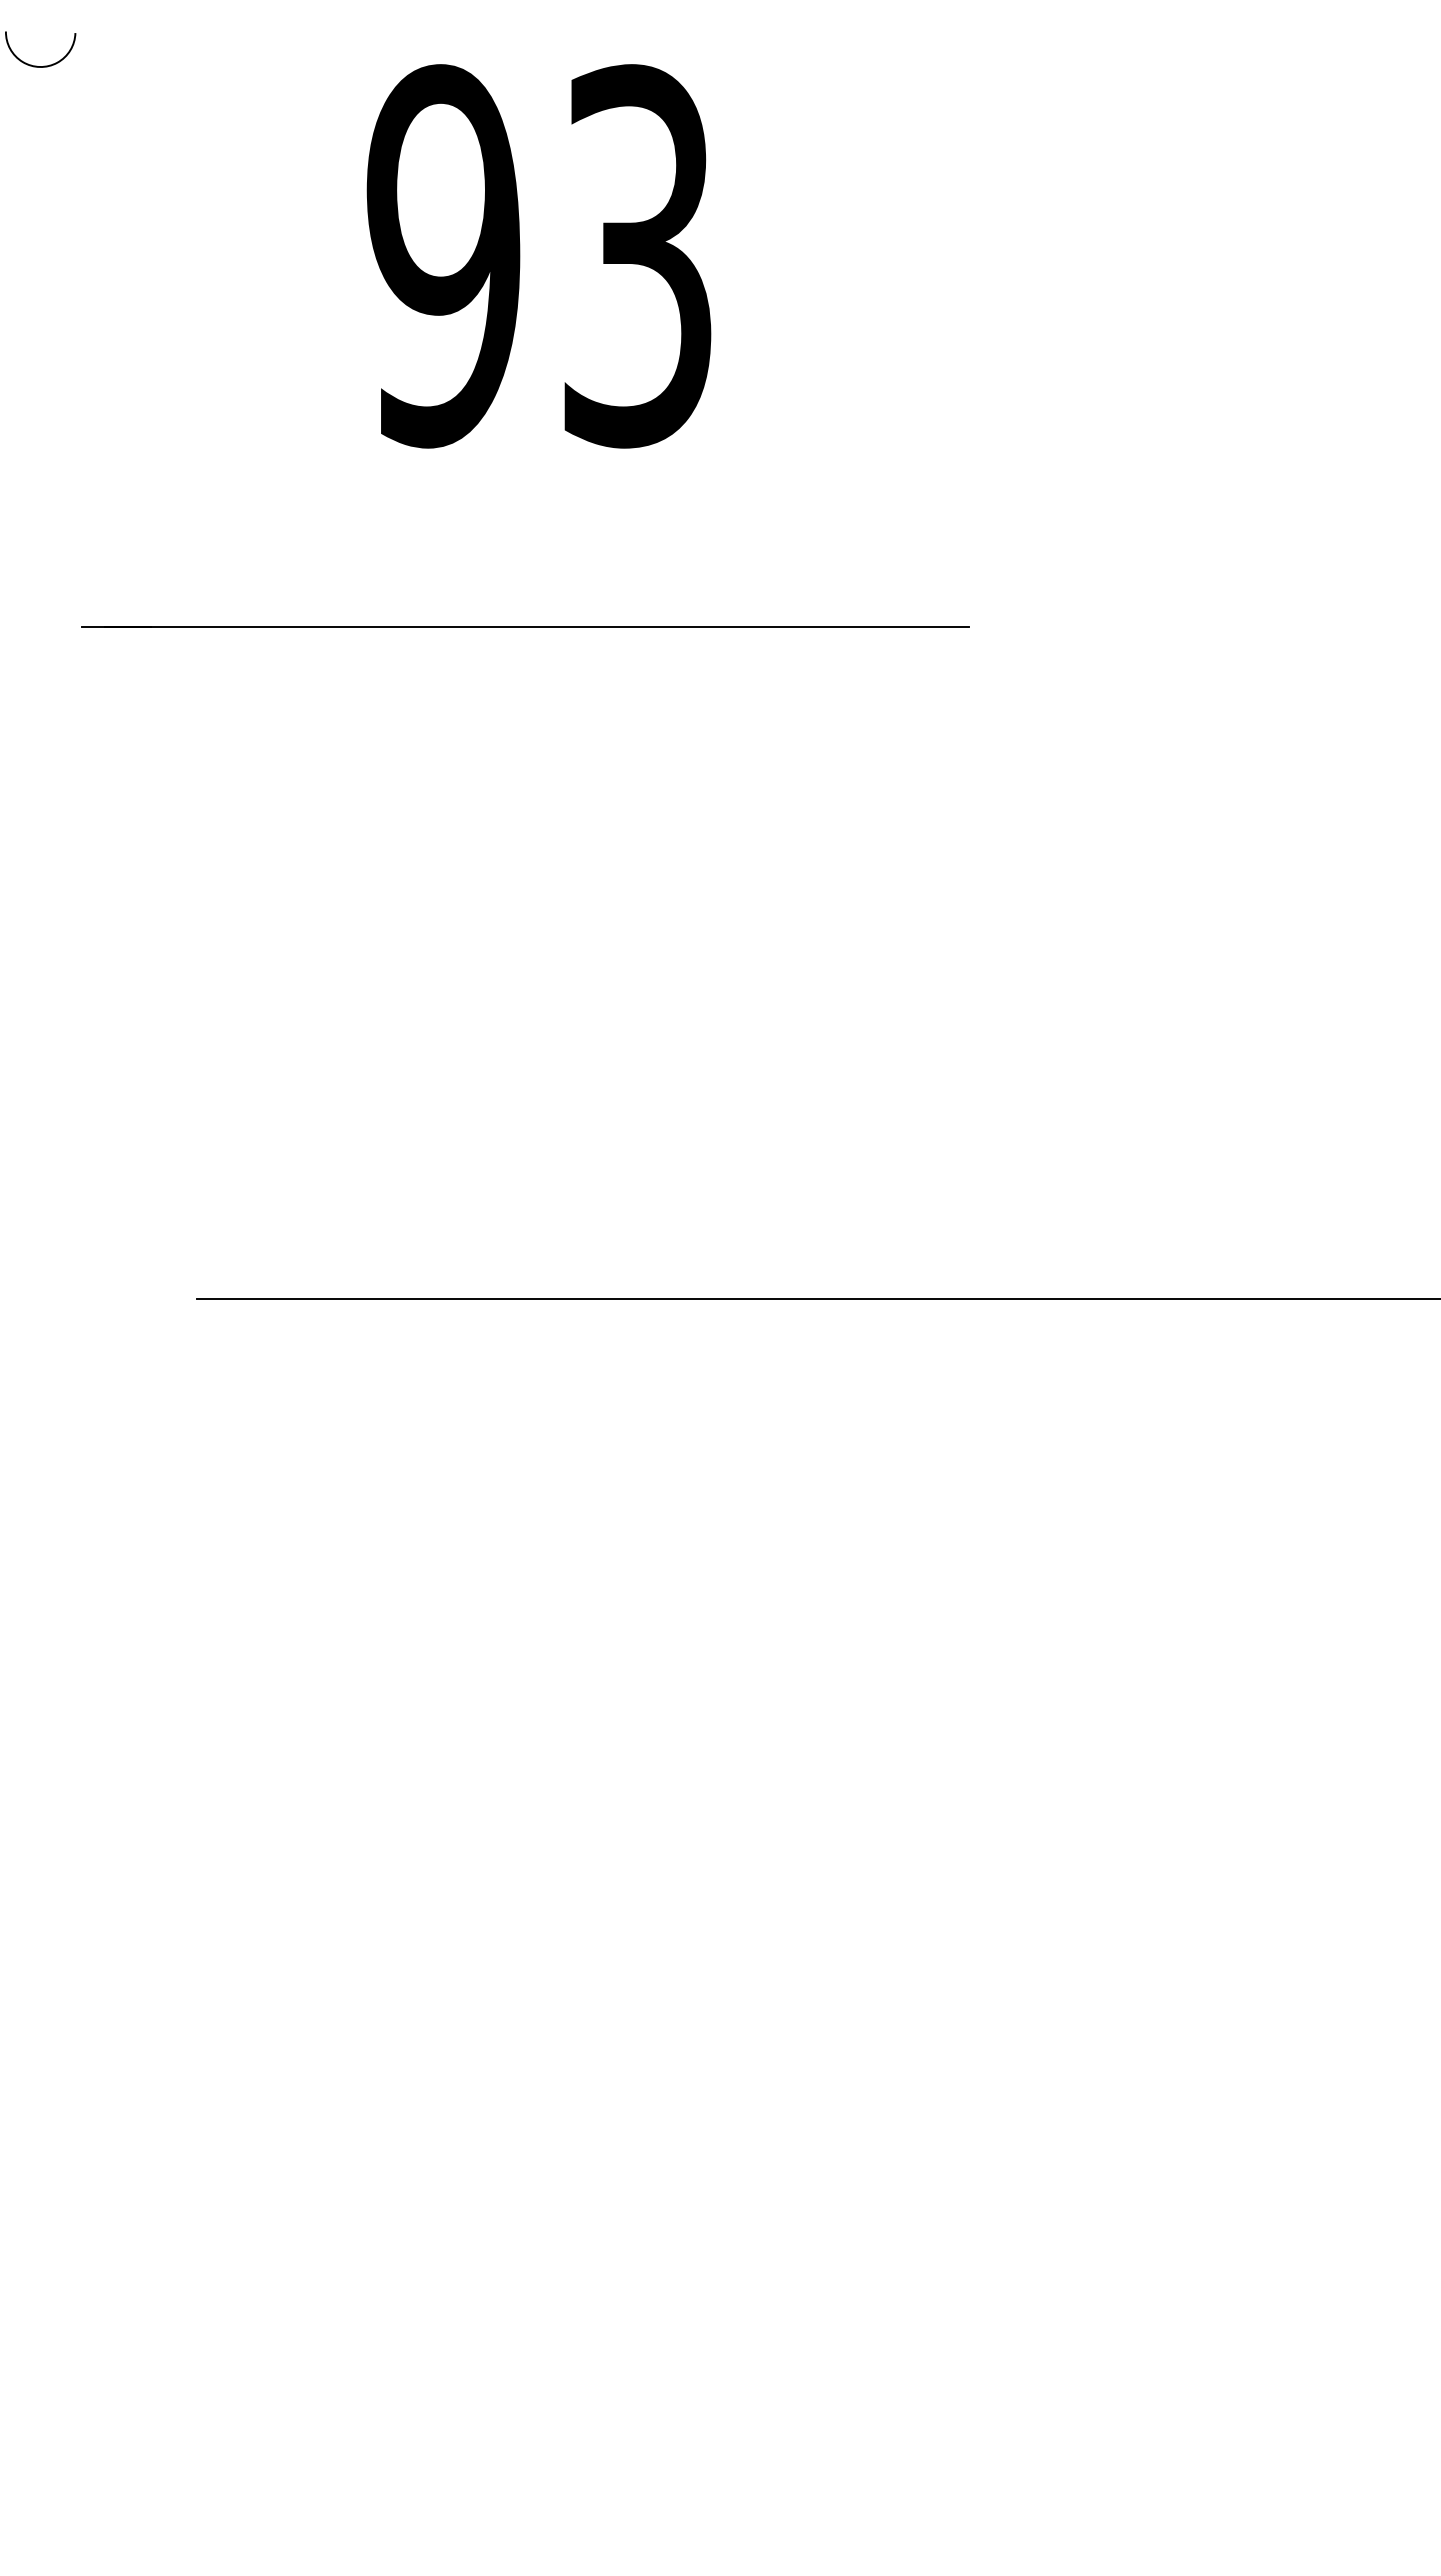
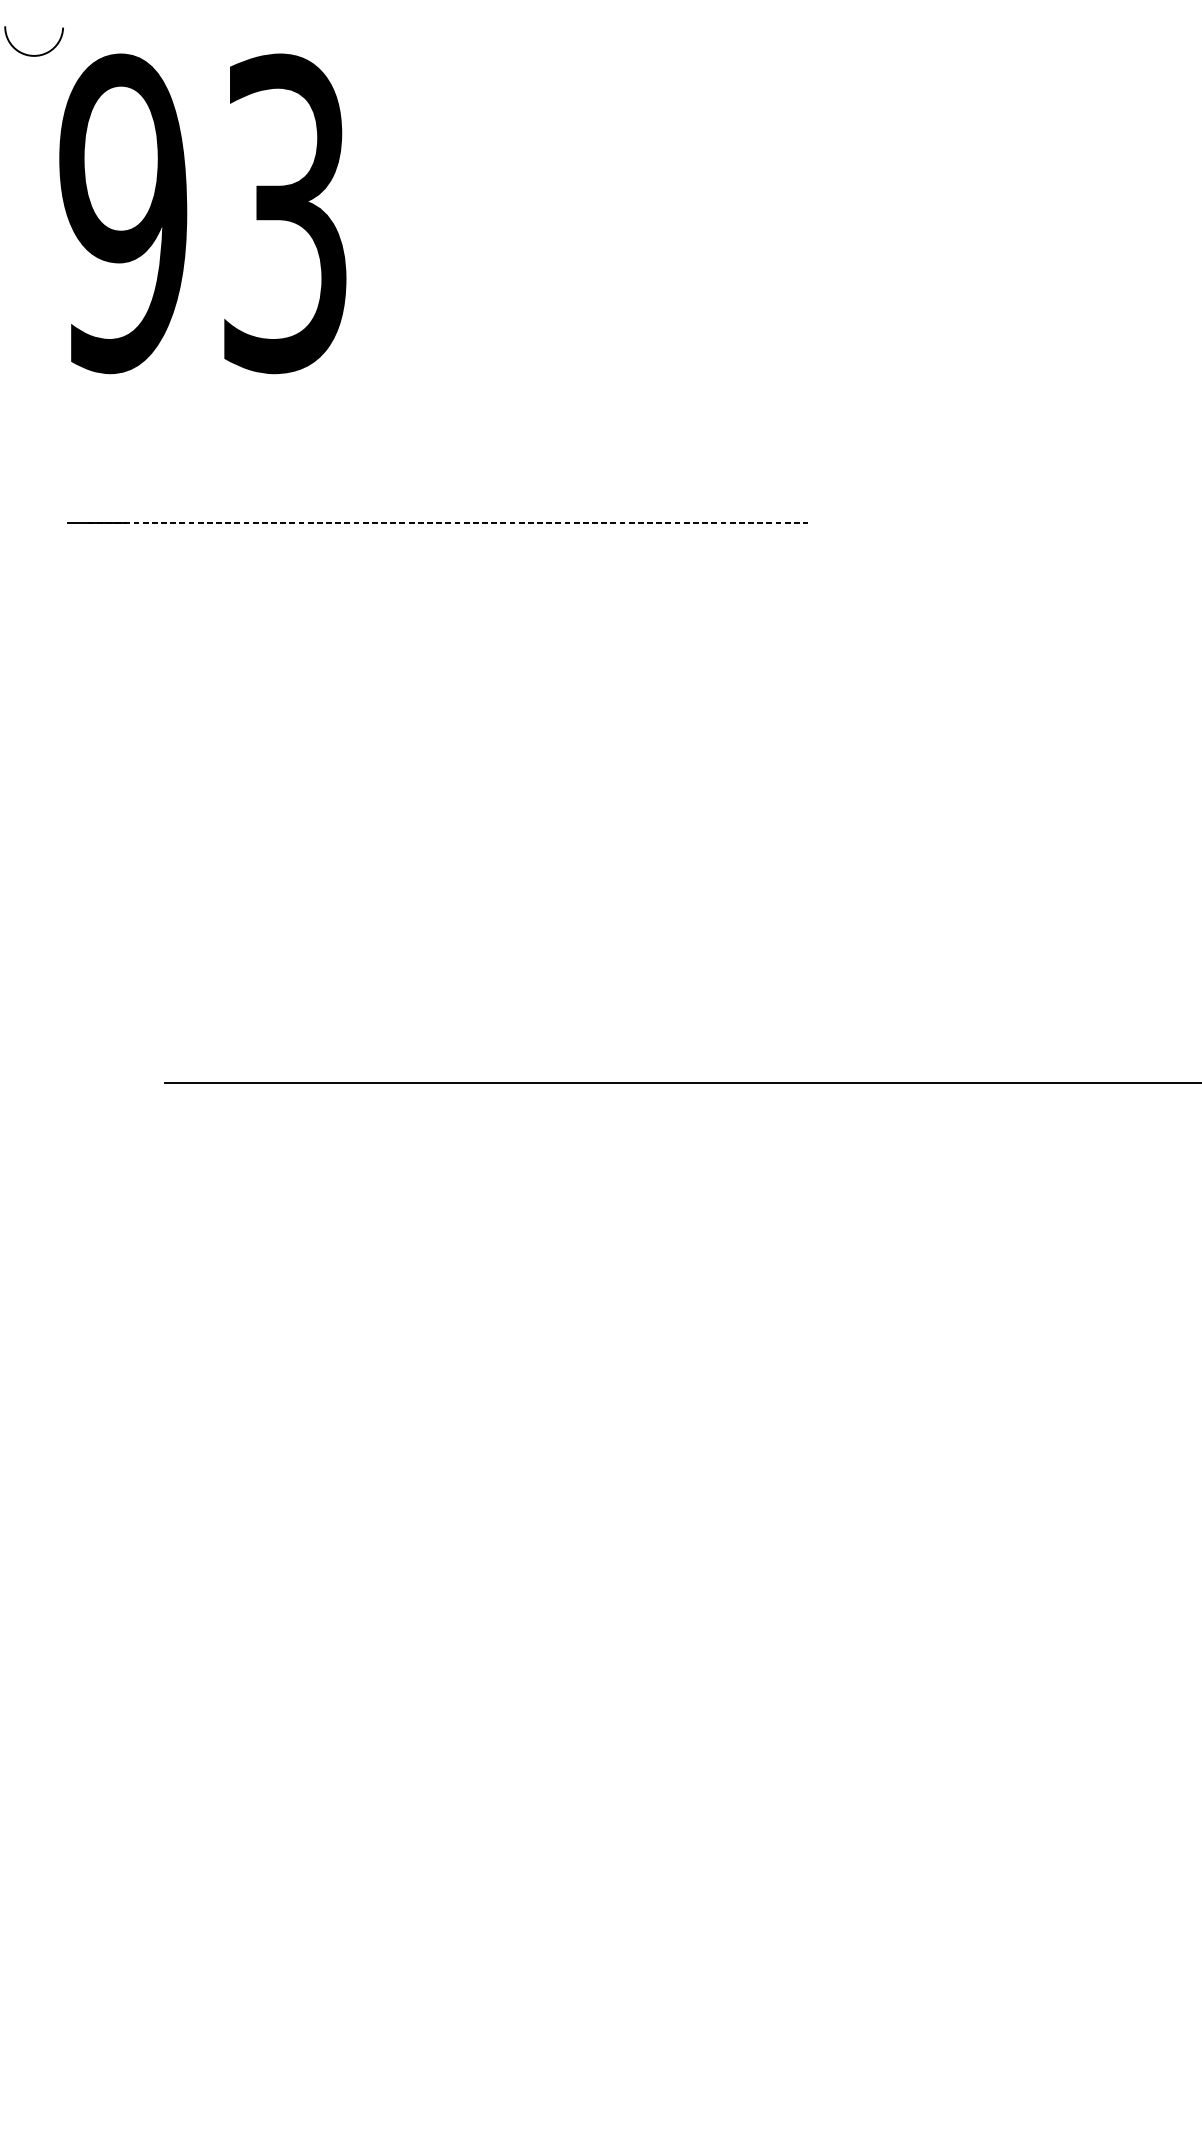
text: (538, 256) -> (202, 213), moved
line: (536, 626) -> (447, 522), solid -> dashed

